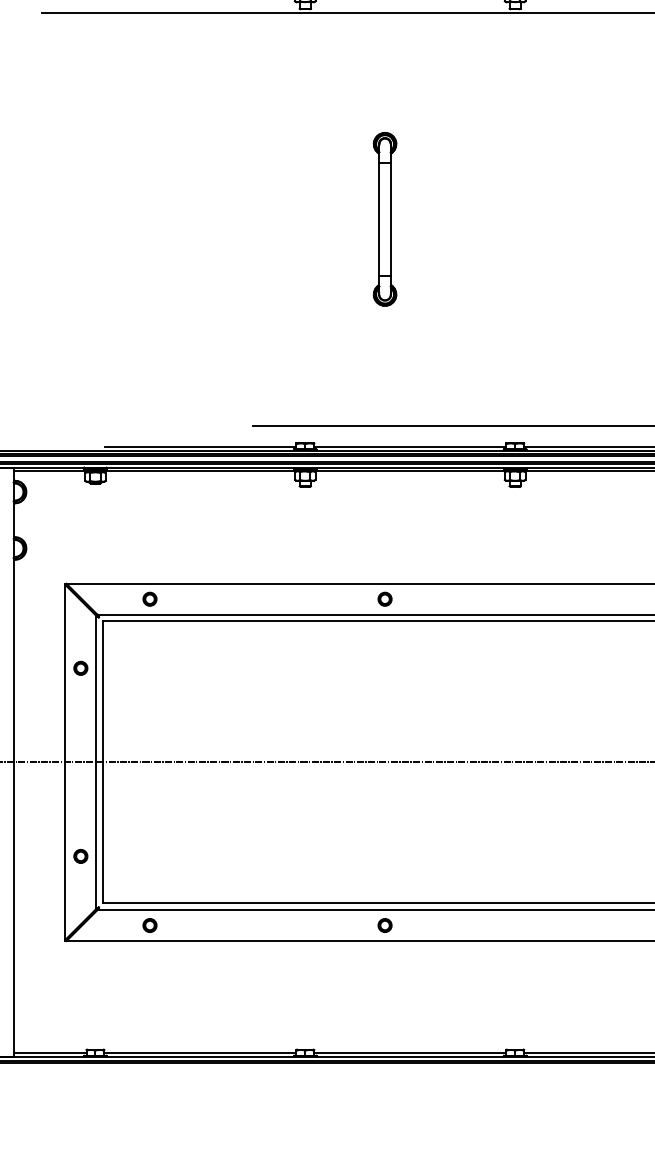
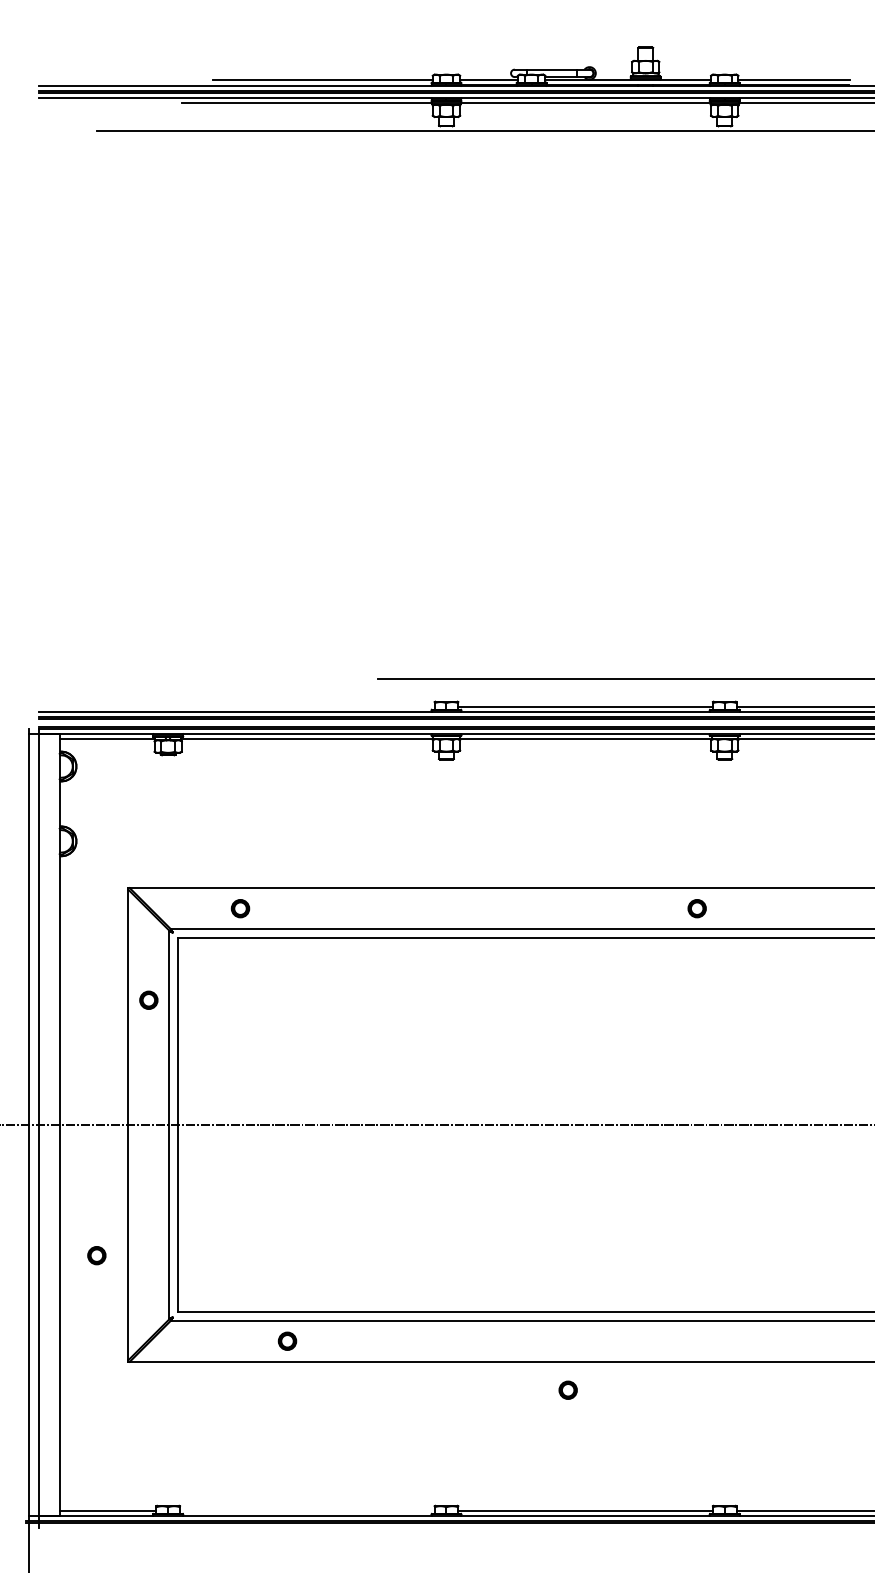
part: (385, 219) -> (552, 404), removed
line: (200, 446) -> (307, 706), removed
part: (384, 599) -> (696, 908), moved
part: (80, 856) -> (96, 1255), moved
part: (149, 924) -> (287, 1340), moved
part: (384, 924) -> (567, 1389), moved
line: (200, 1053) -> (307, 1510), removed

